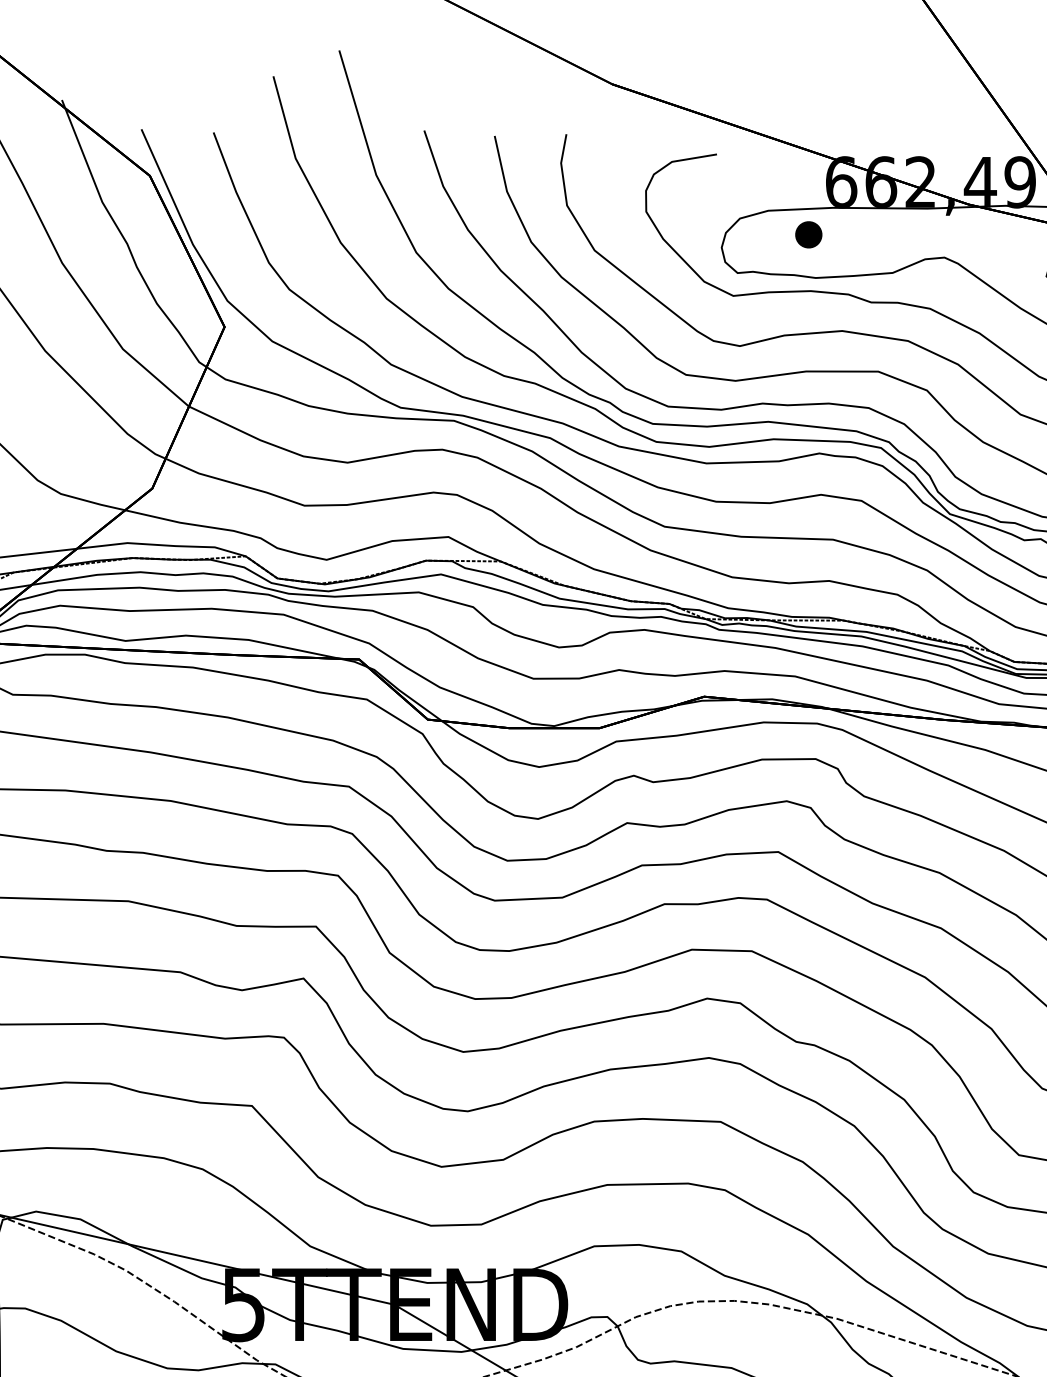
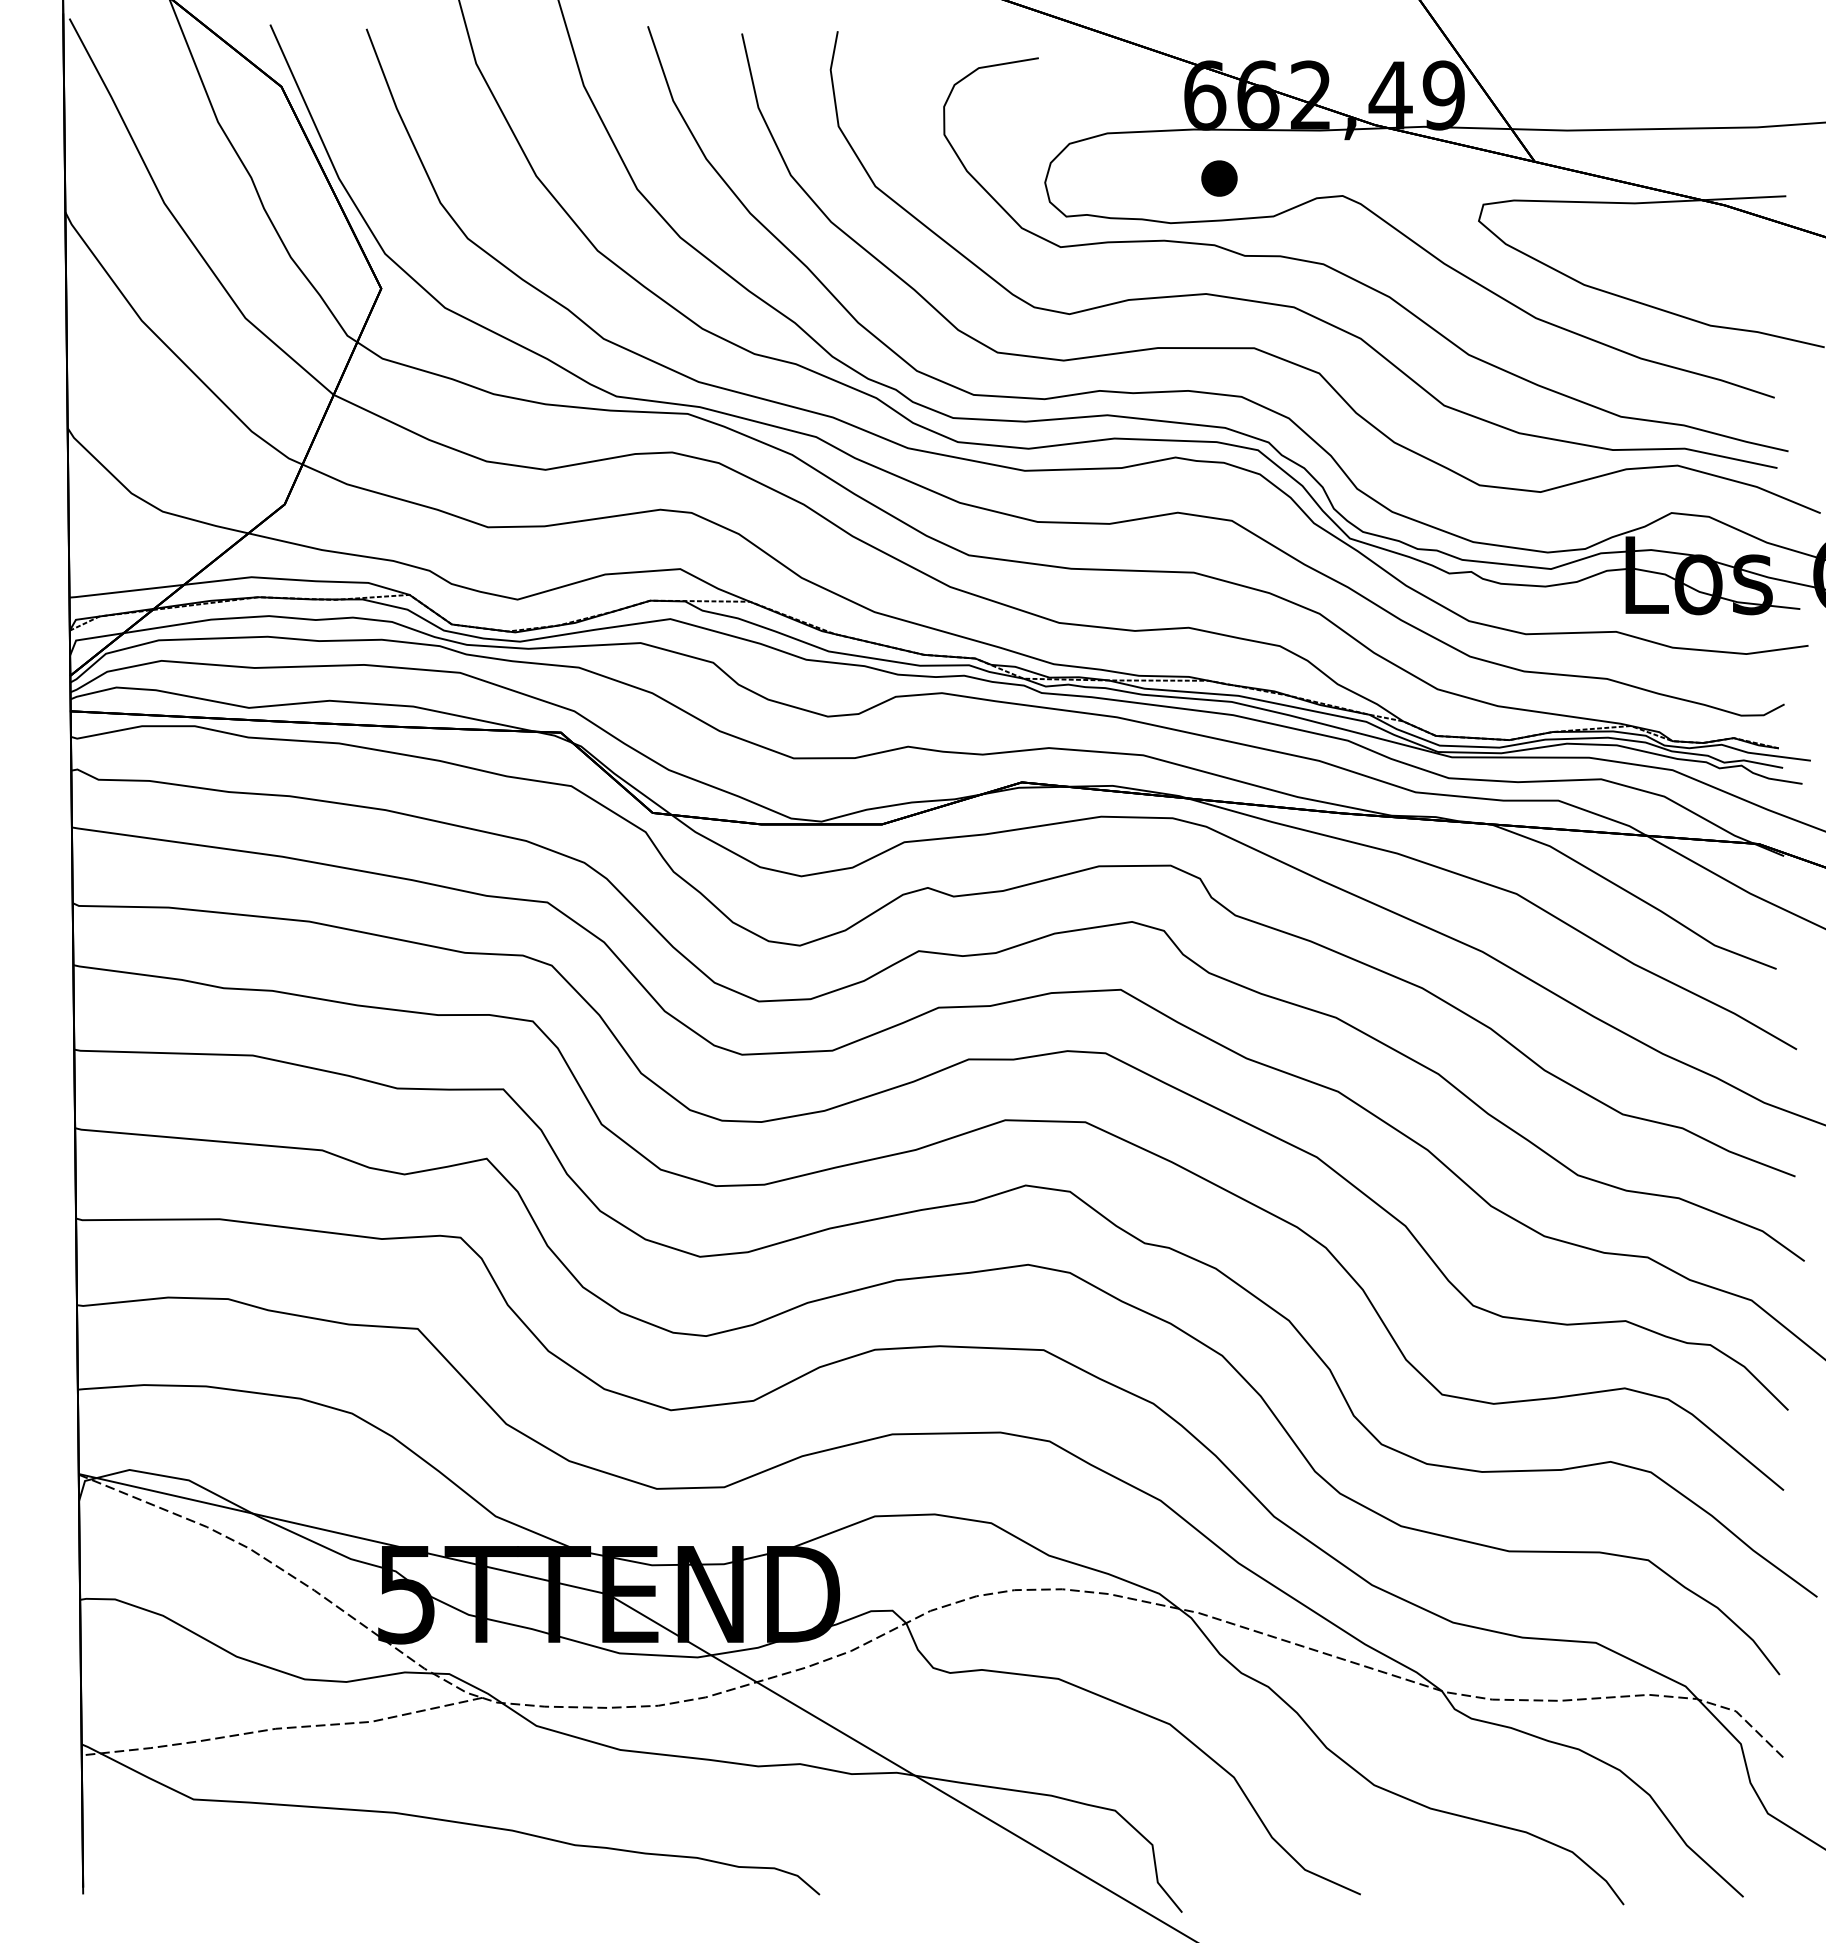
part: (808, 234) -> (1219, 178), moved

